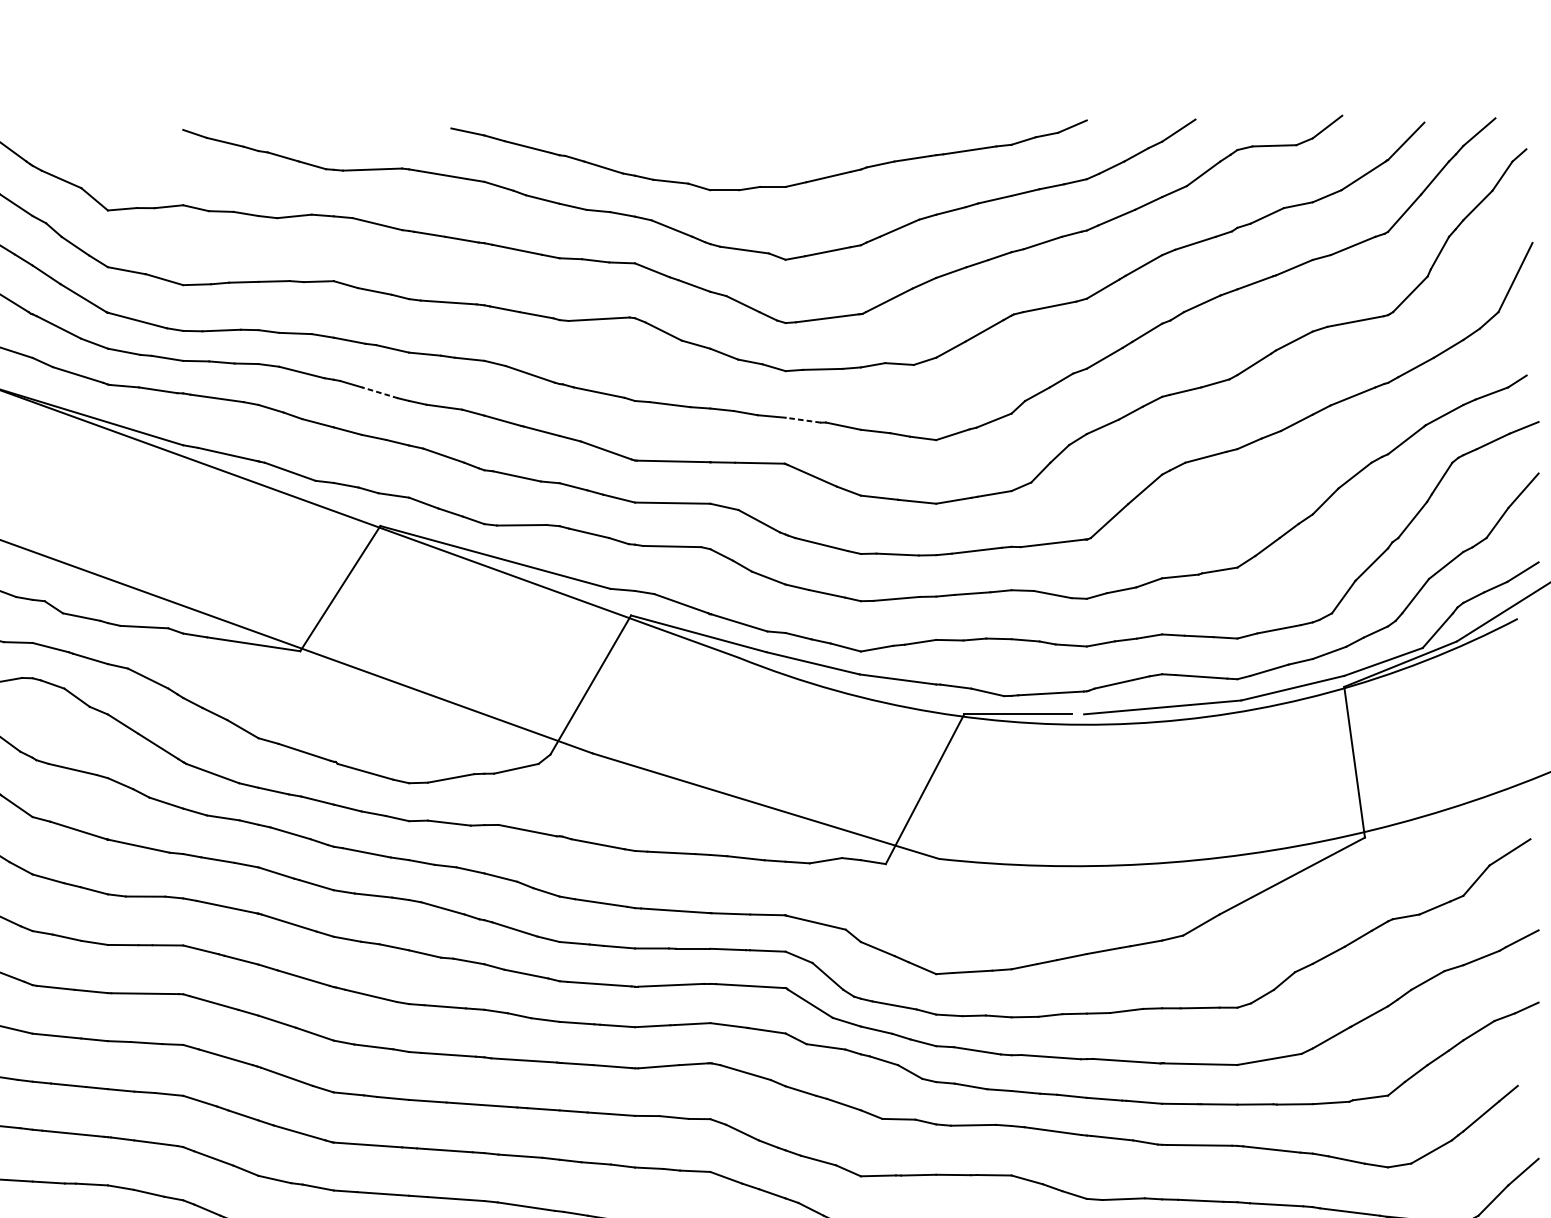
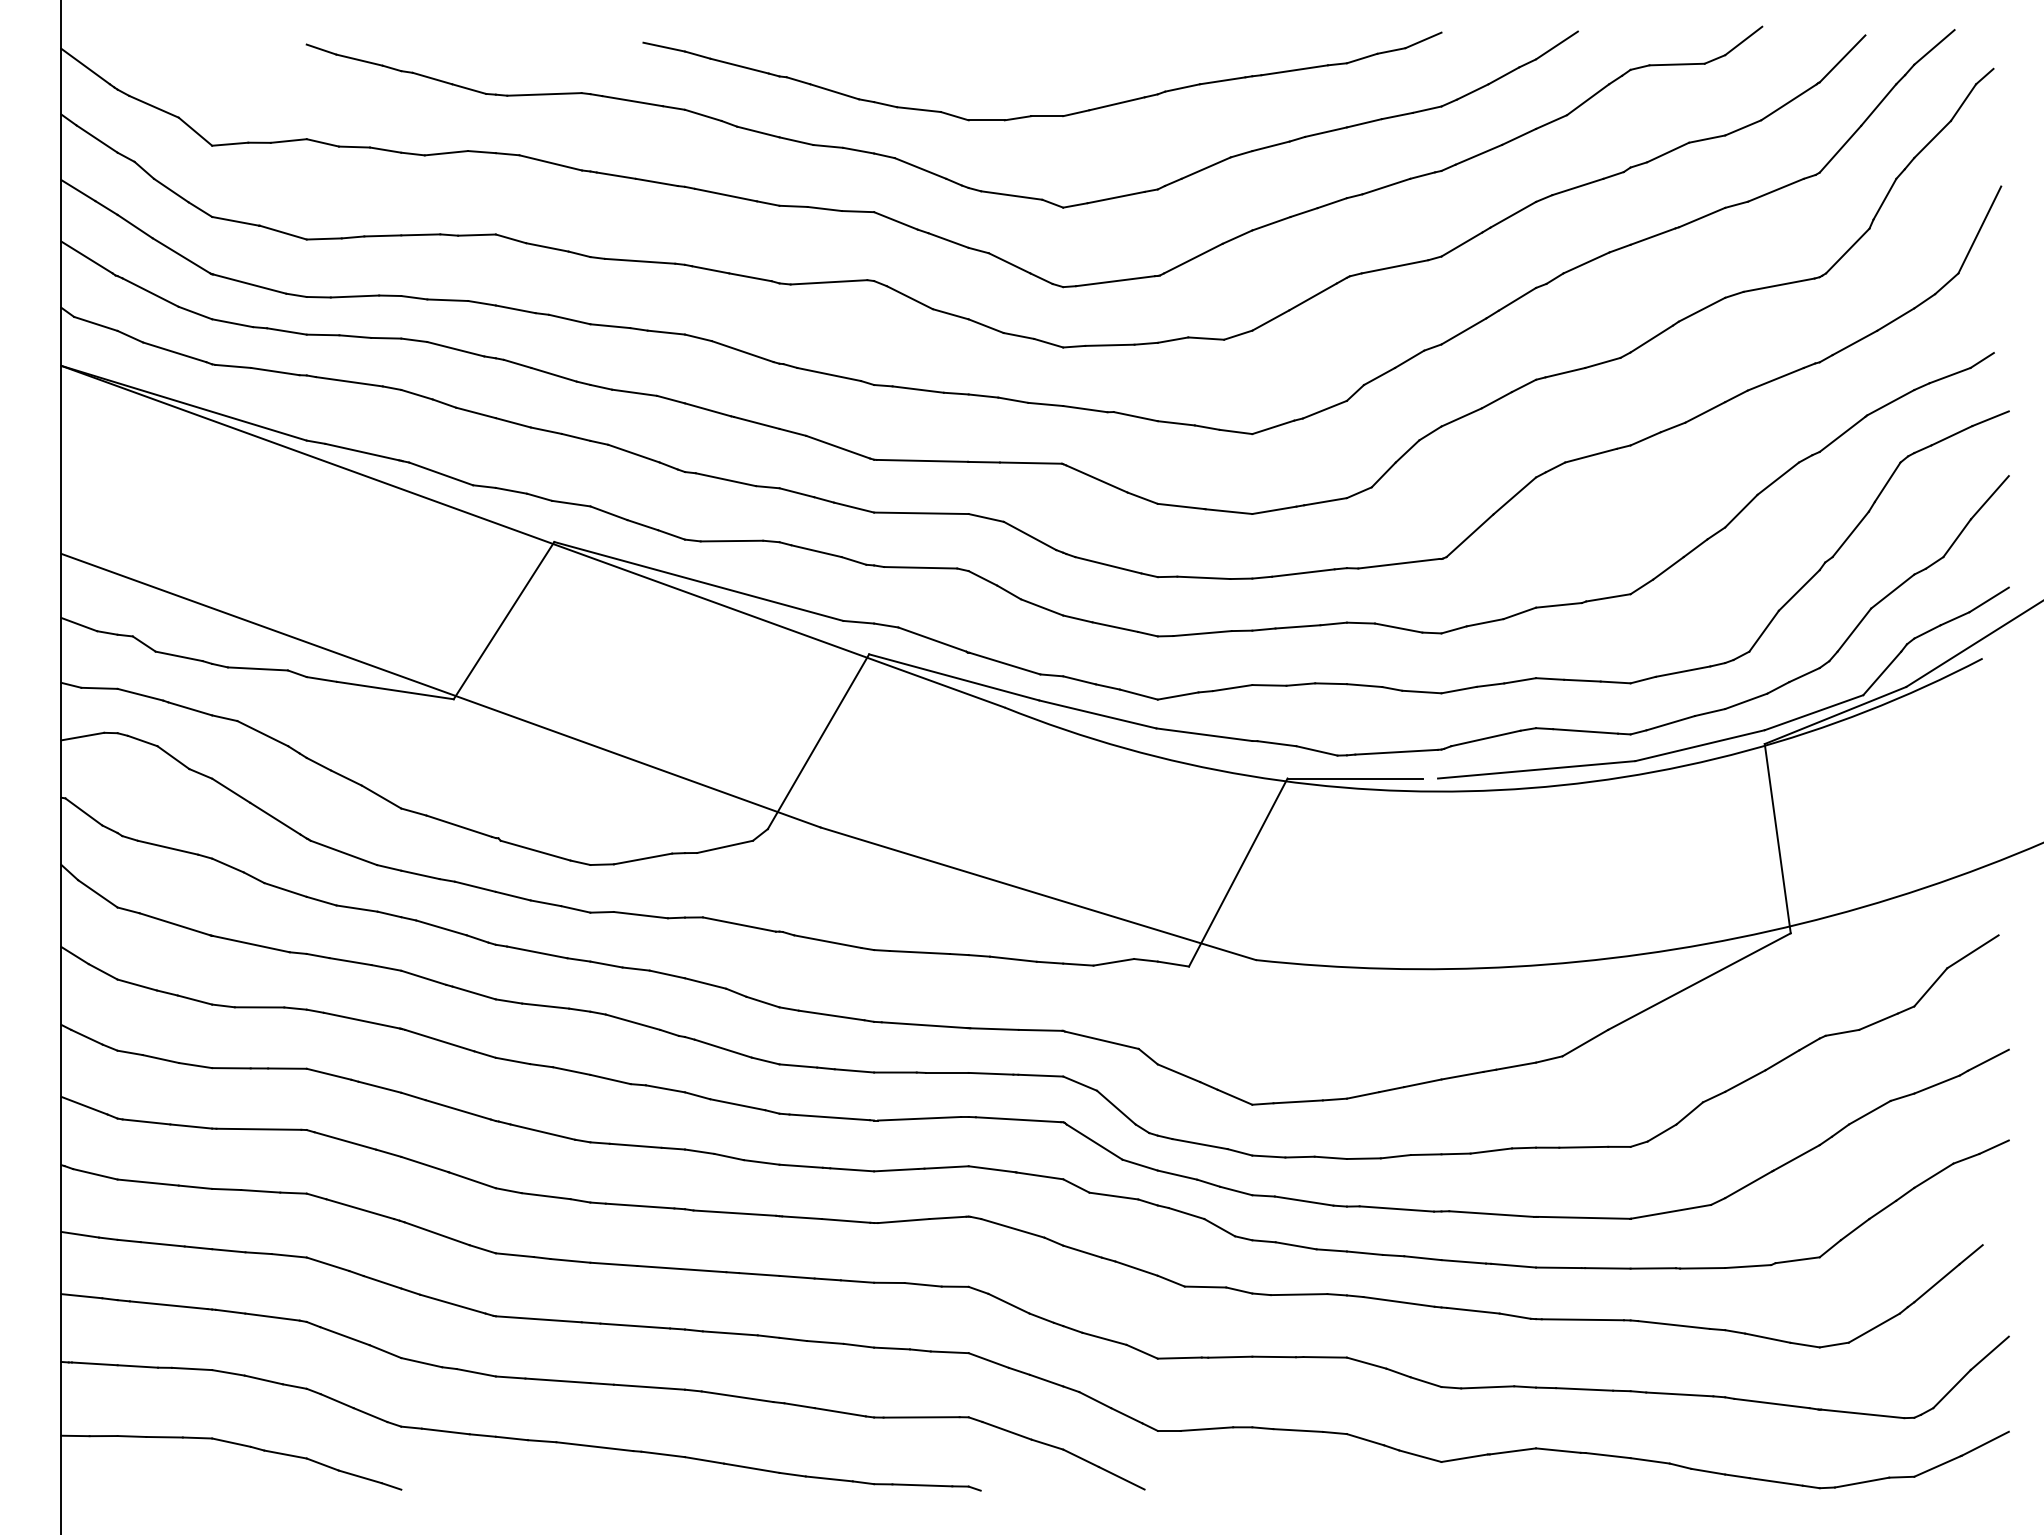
line: (380, 392) -> (554, 374), dashed -> solid
line: (802, 420) -> (1084, 409), dashed -> solid

